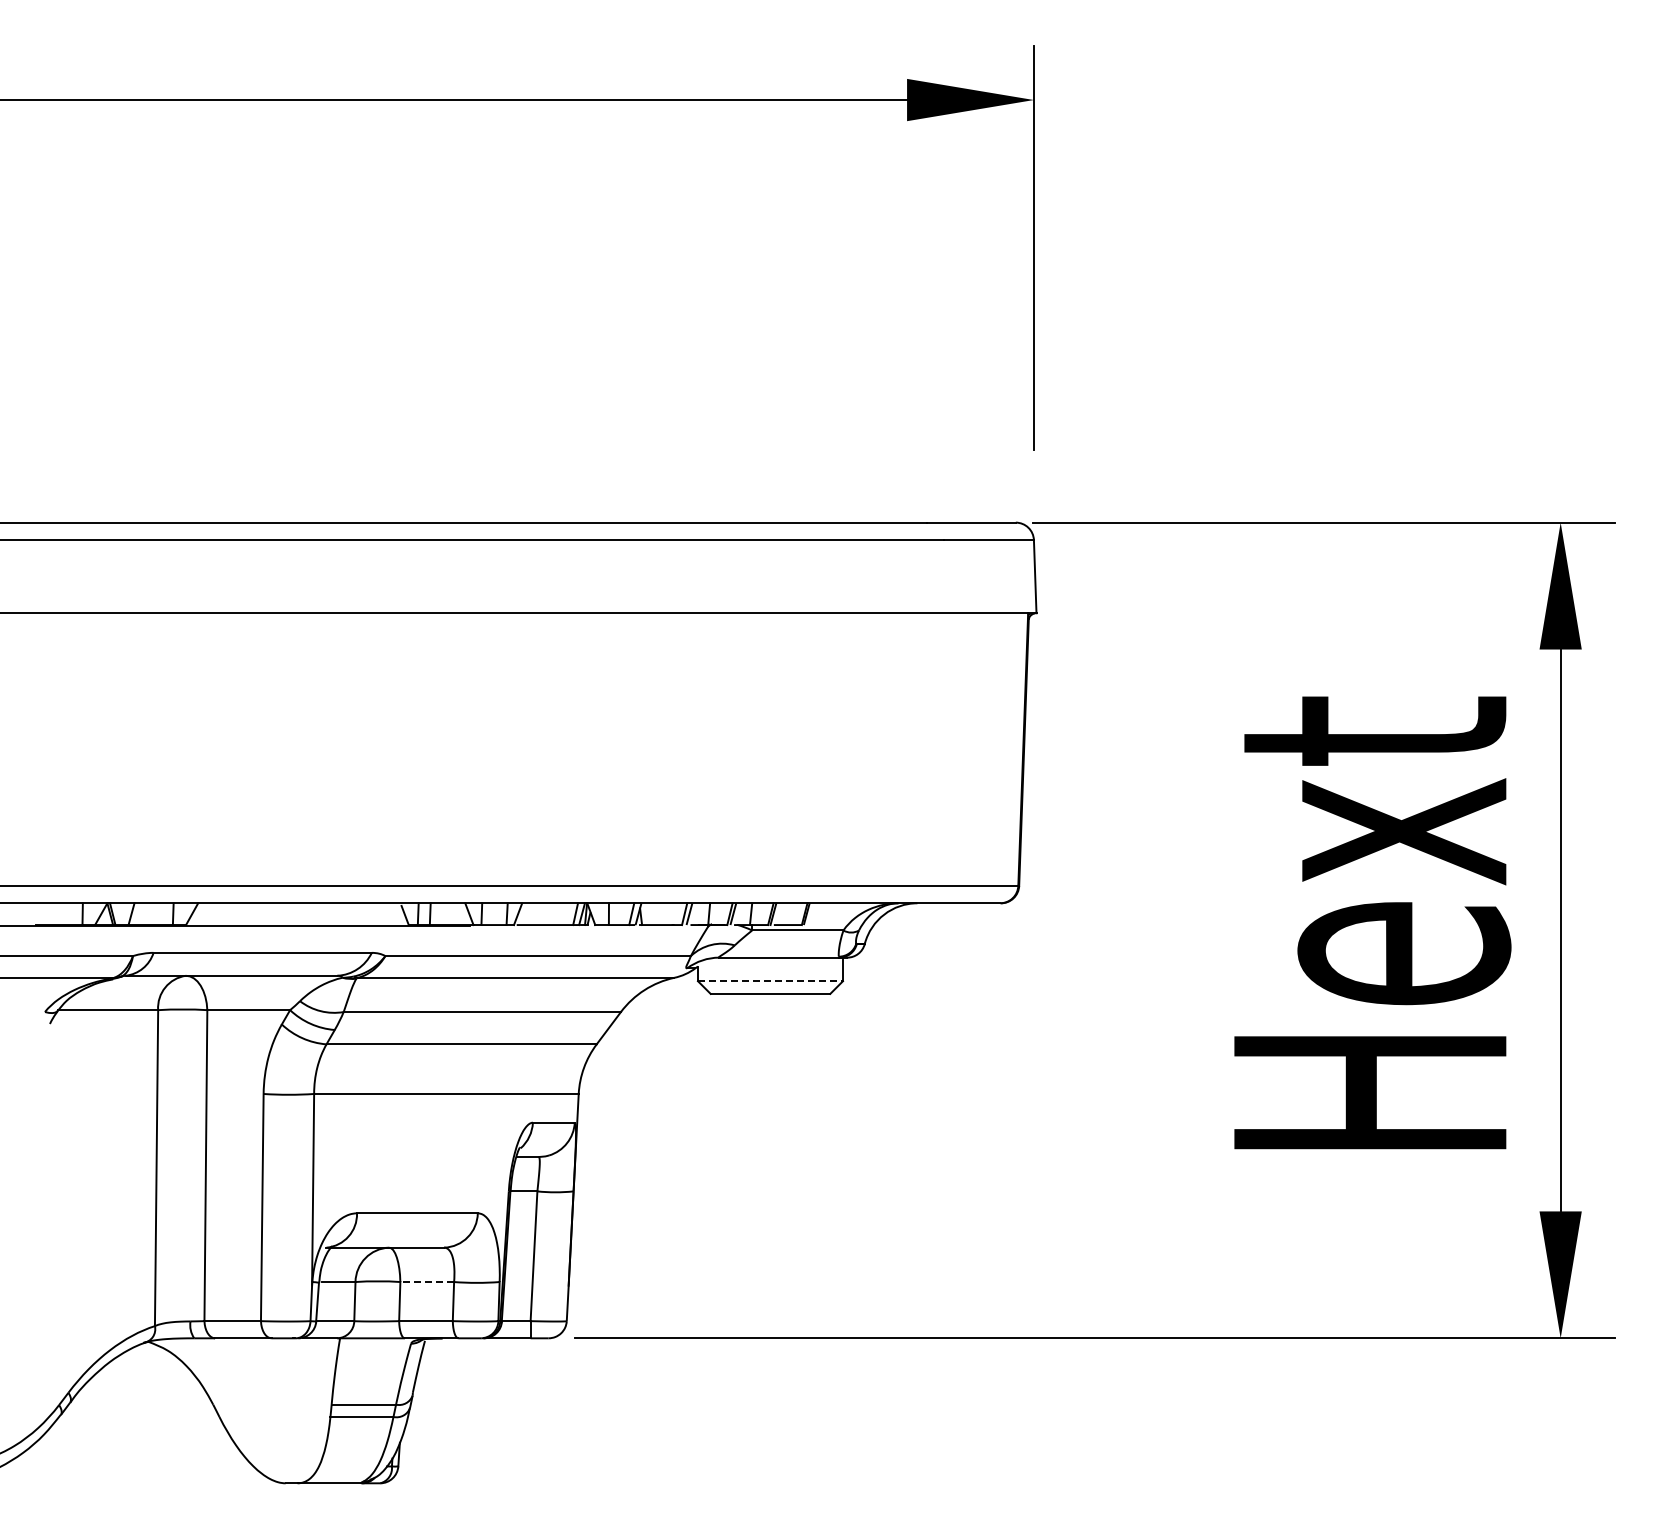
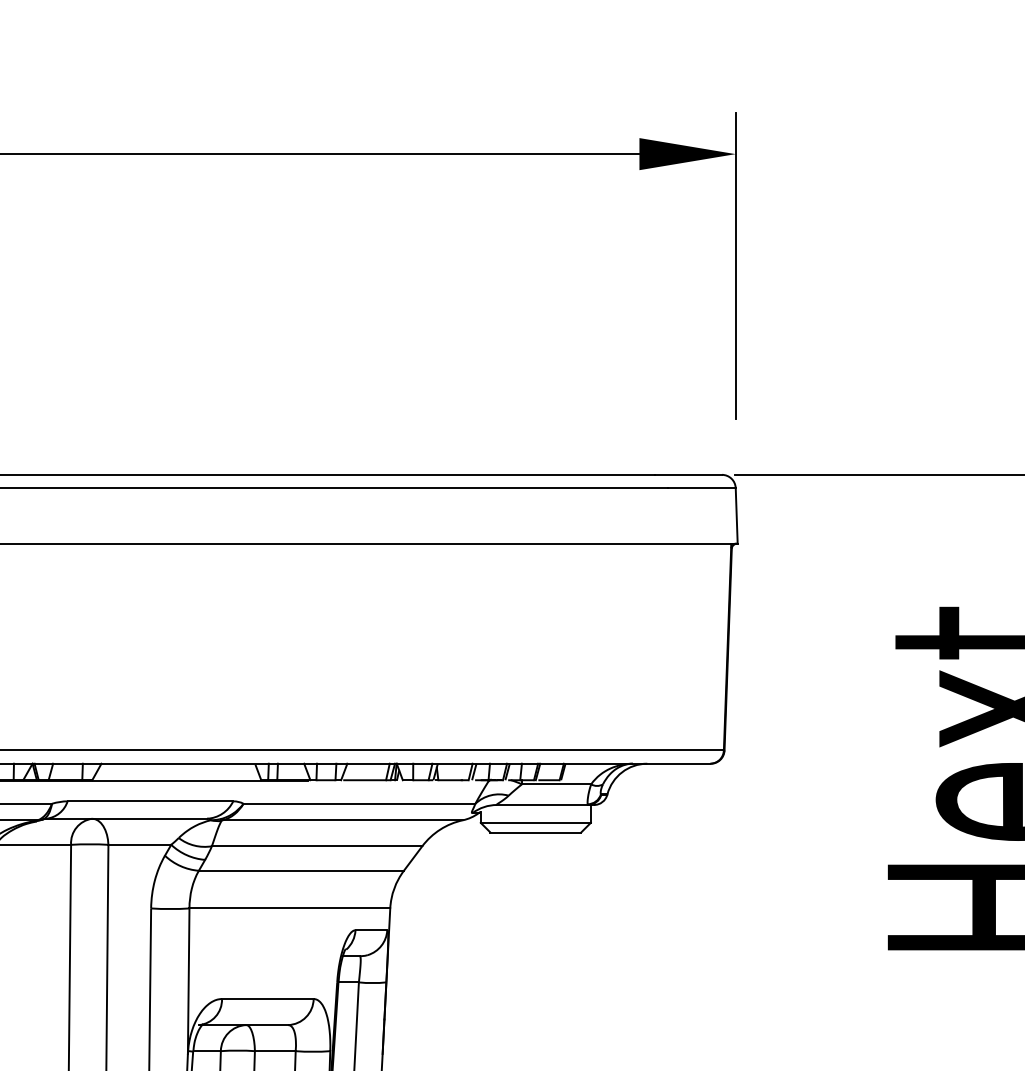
line: (770, 981) -> (535, 823), dashed -> solid
line: (427, 1282) -> (275, 1051), dashed -> solid

